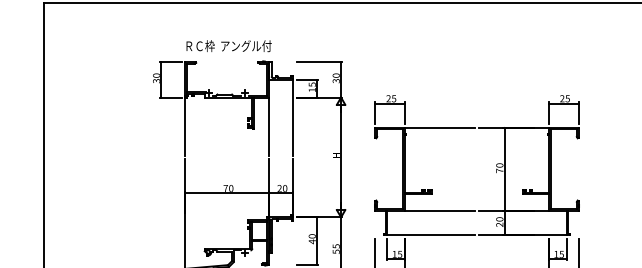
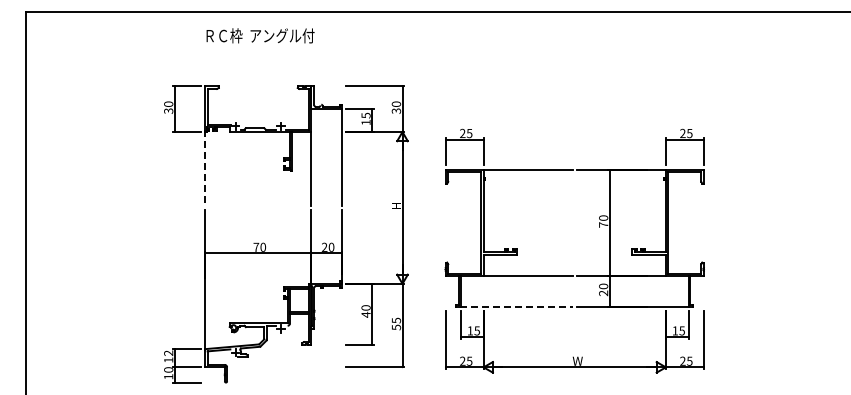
text: (229, 45) -> (260, 35), moved
line: (185, 125) -> (205, 167), solid -> dashed
line: (431, 235) -> (516, 306), solid -> dashed

